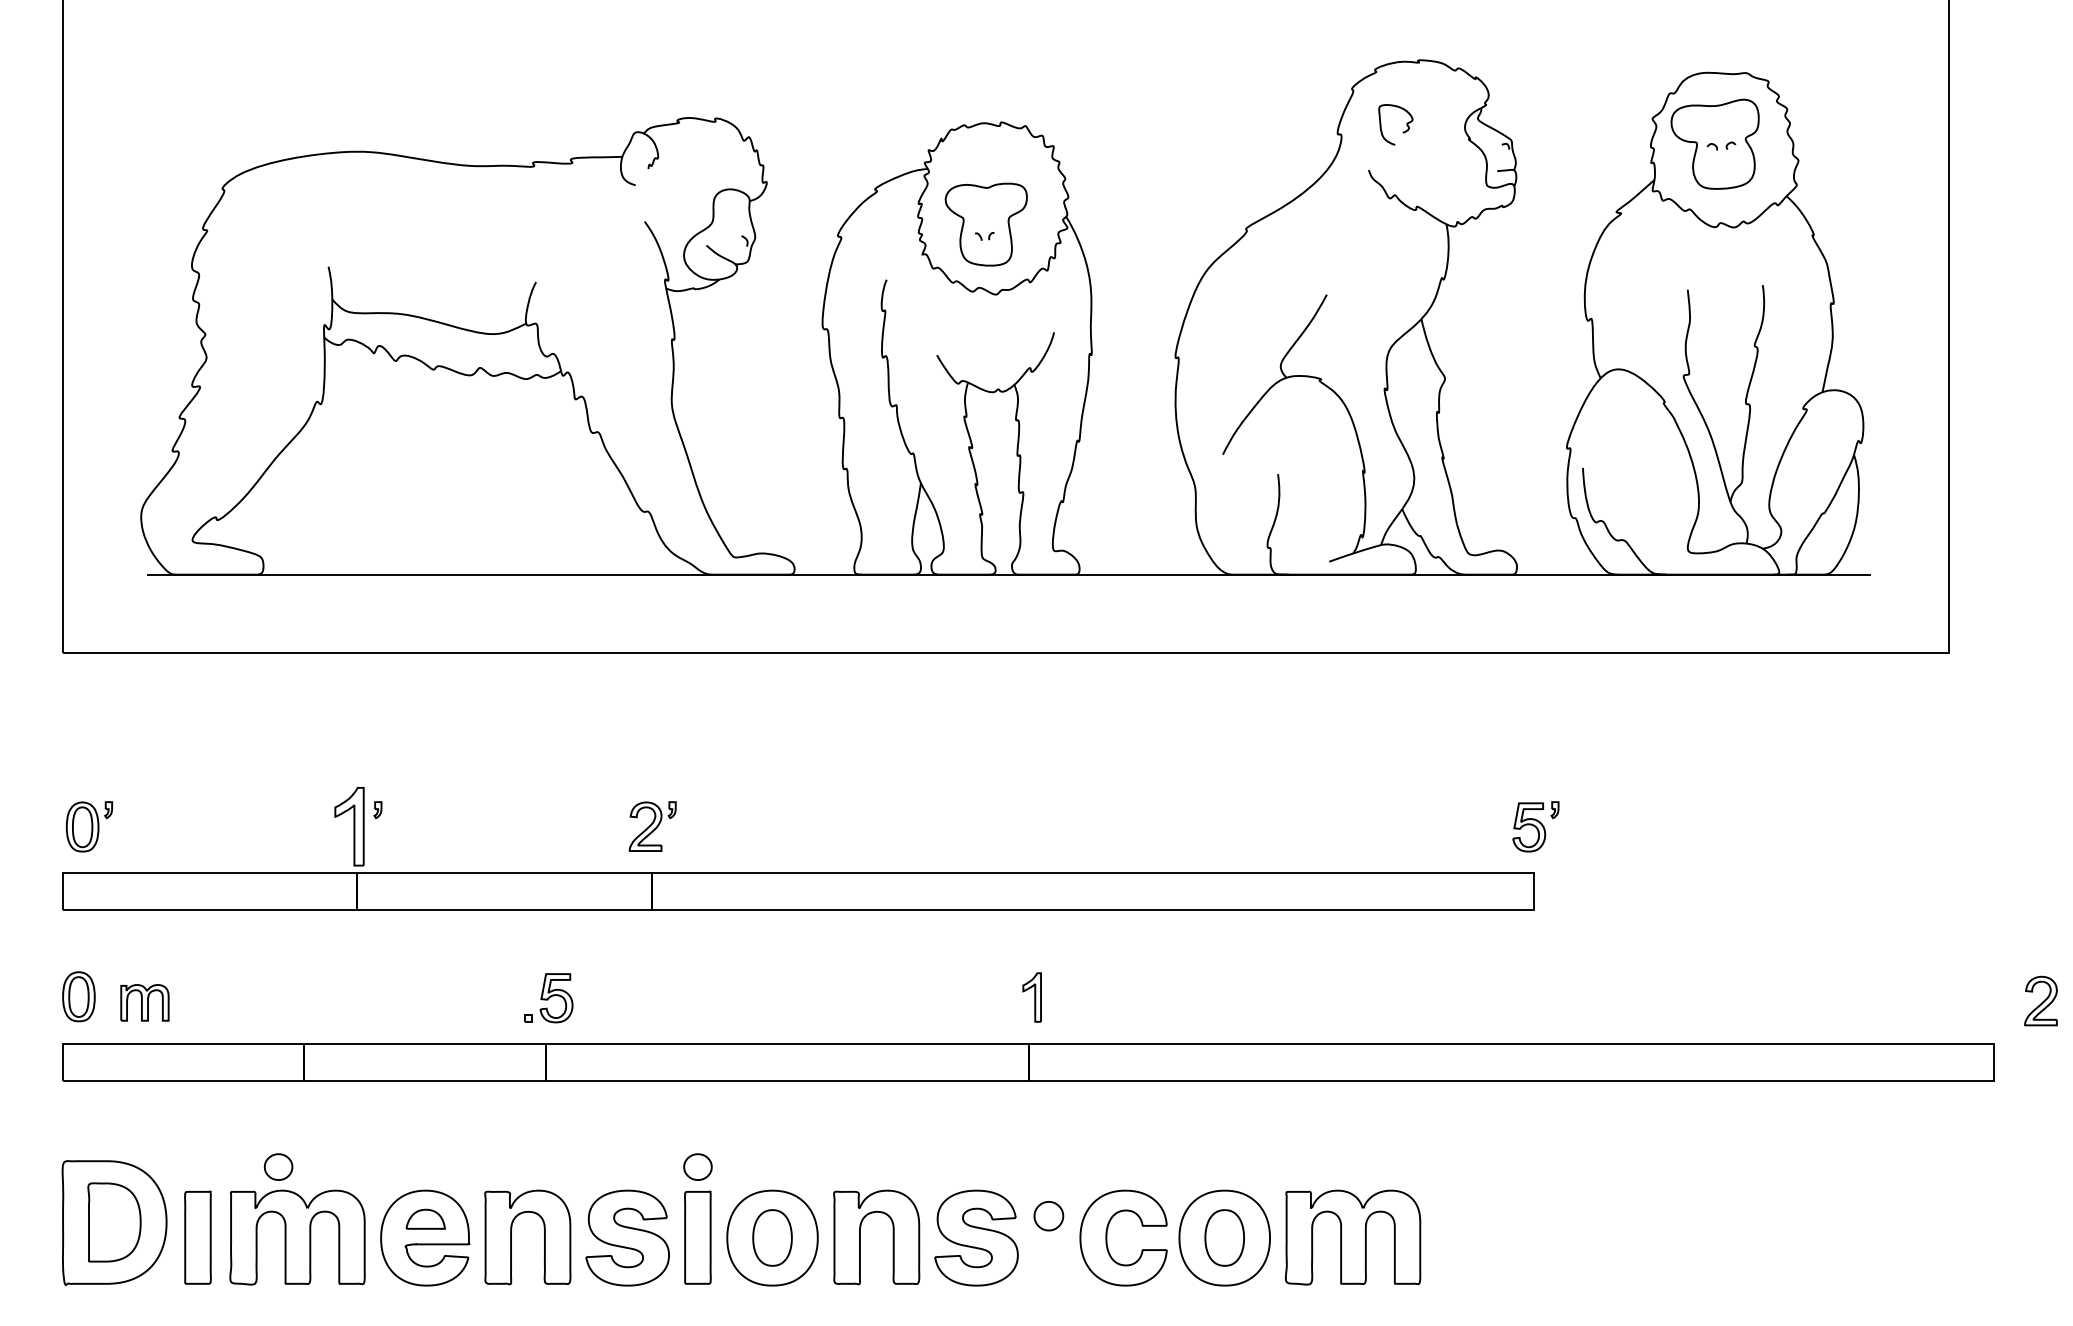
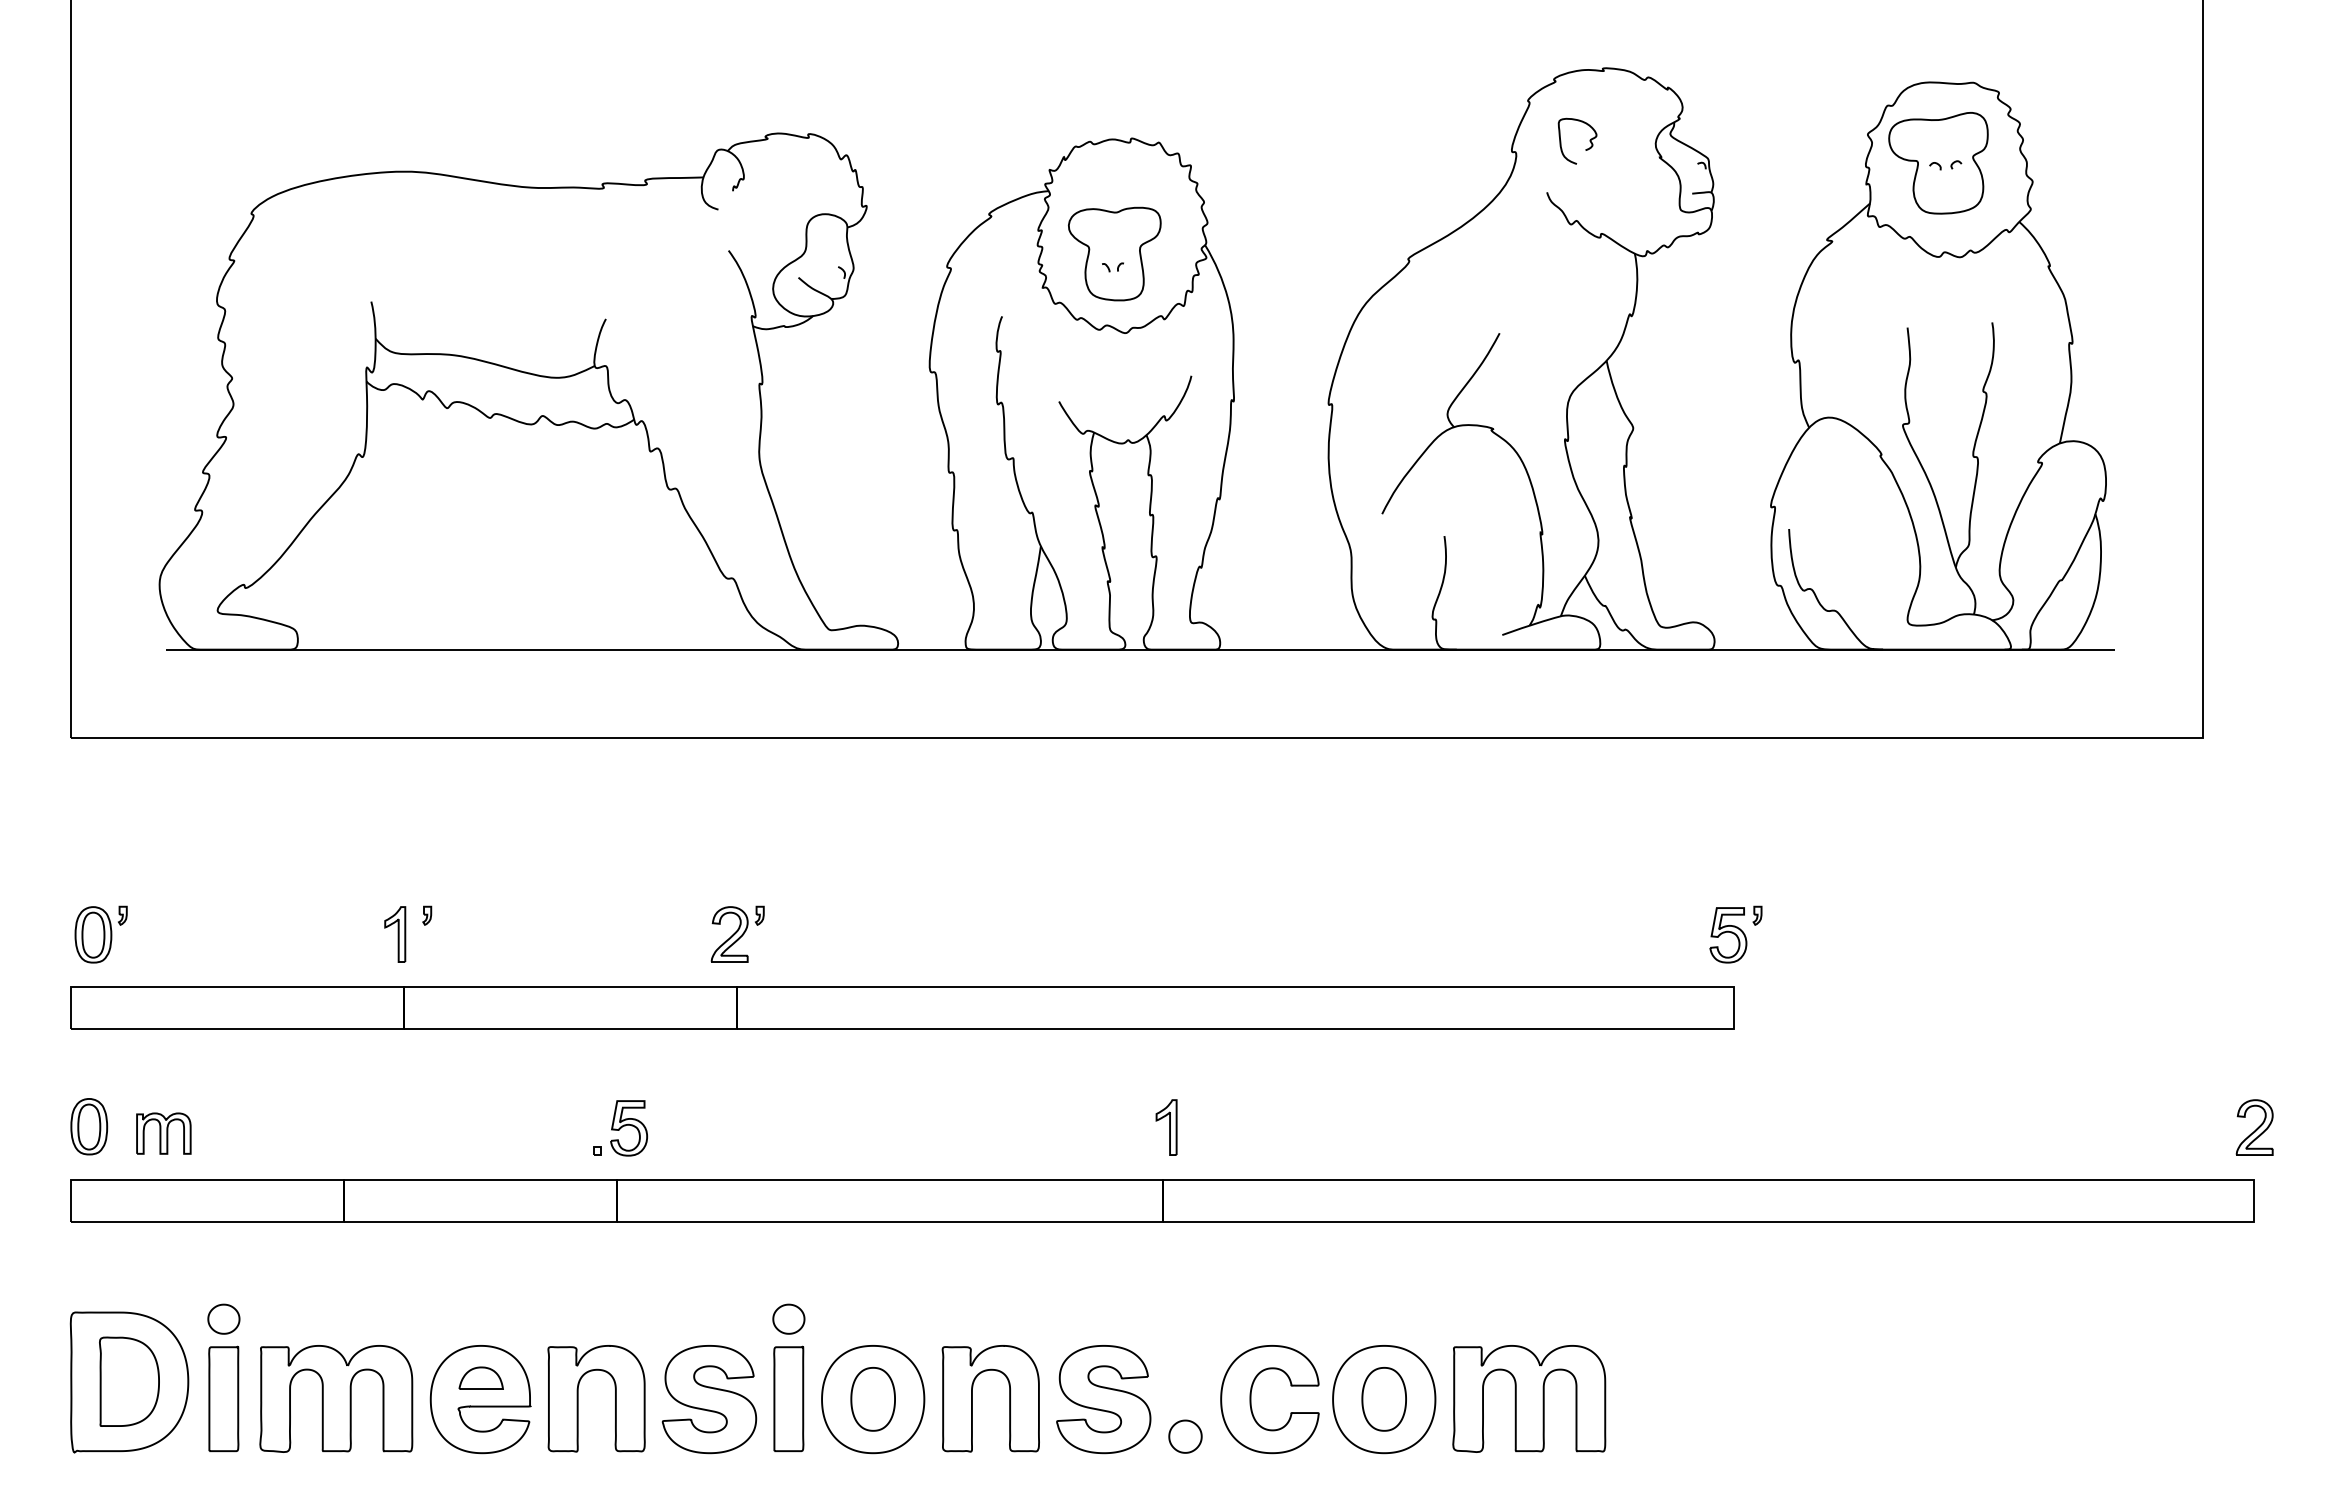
part: (349, 826) -> (395, 934), size x0.62
part: (2040, 1000) -> (2254, 1127), moved
part: (278, 1166) -> (223, 1318), moved
part: (1048, 1216) -> (1185, 1436), moved

